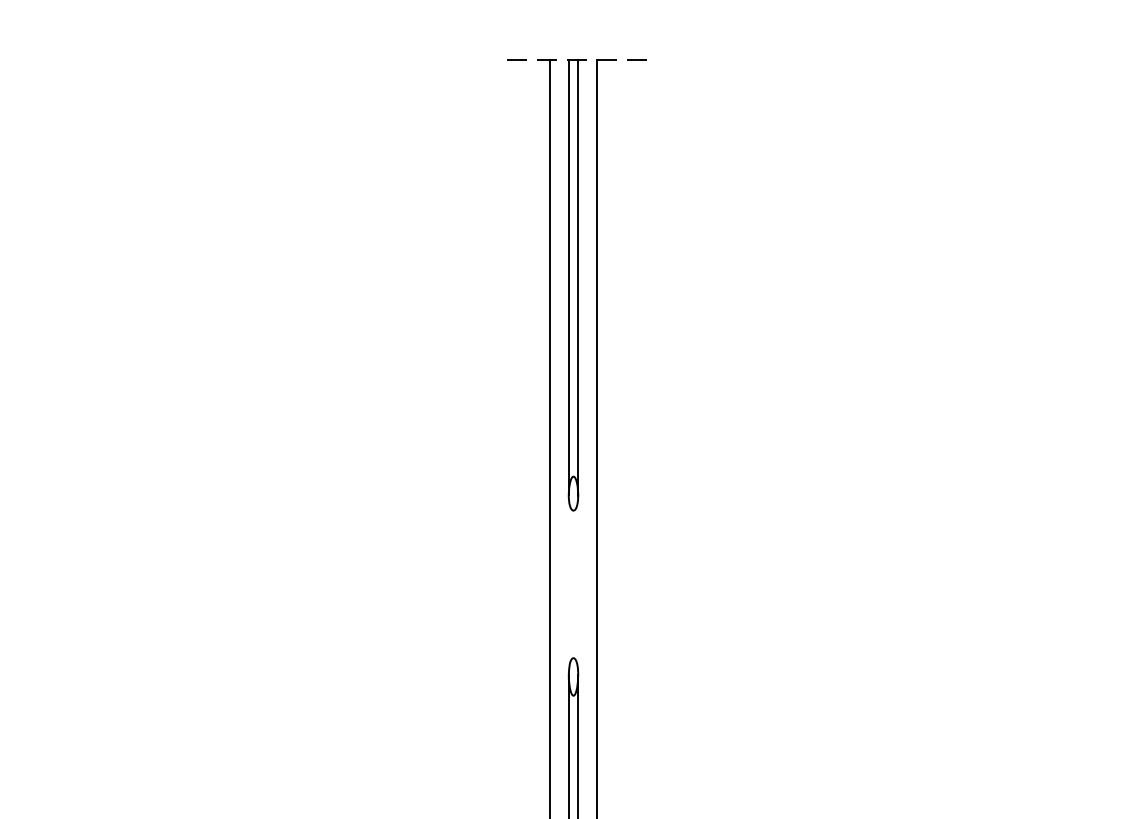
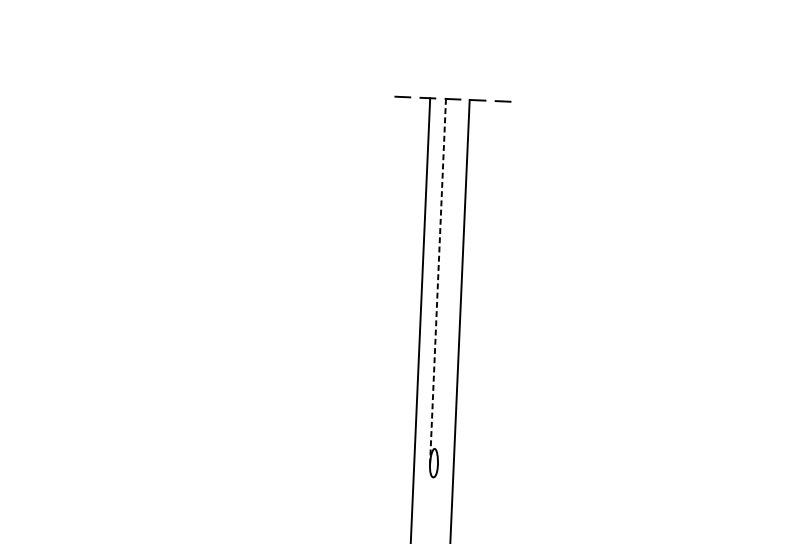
line: (568, 277) -> (437, 281), solid -> dashed
line: (578, 277) -> (446, 282), removed

